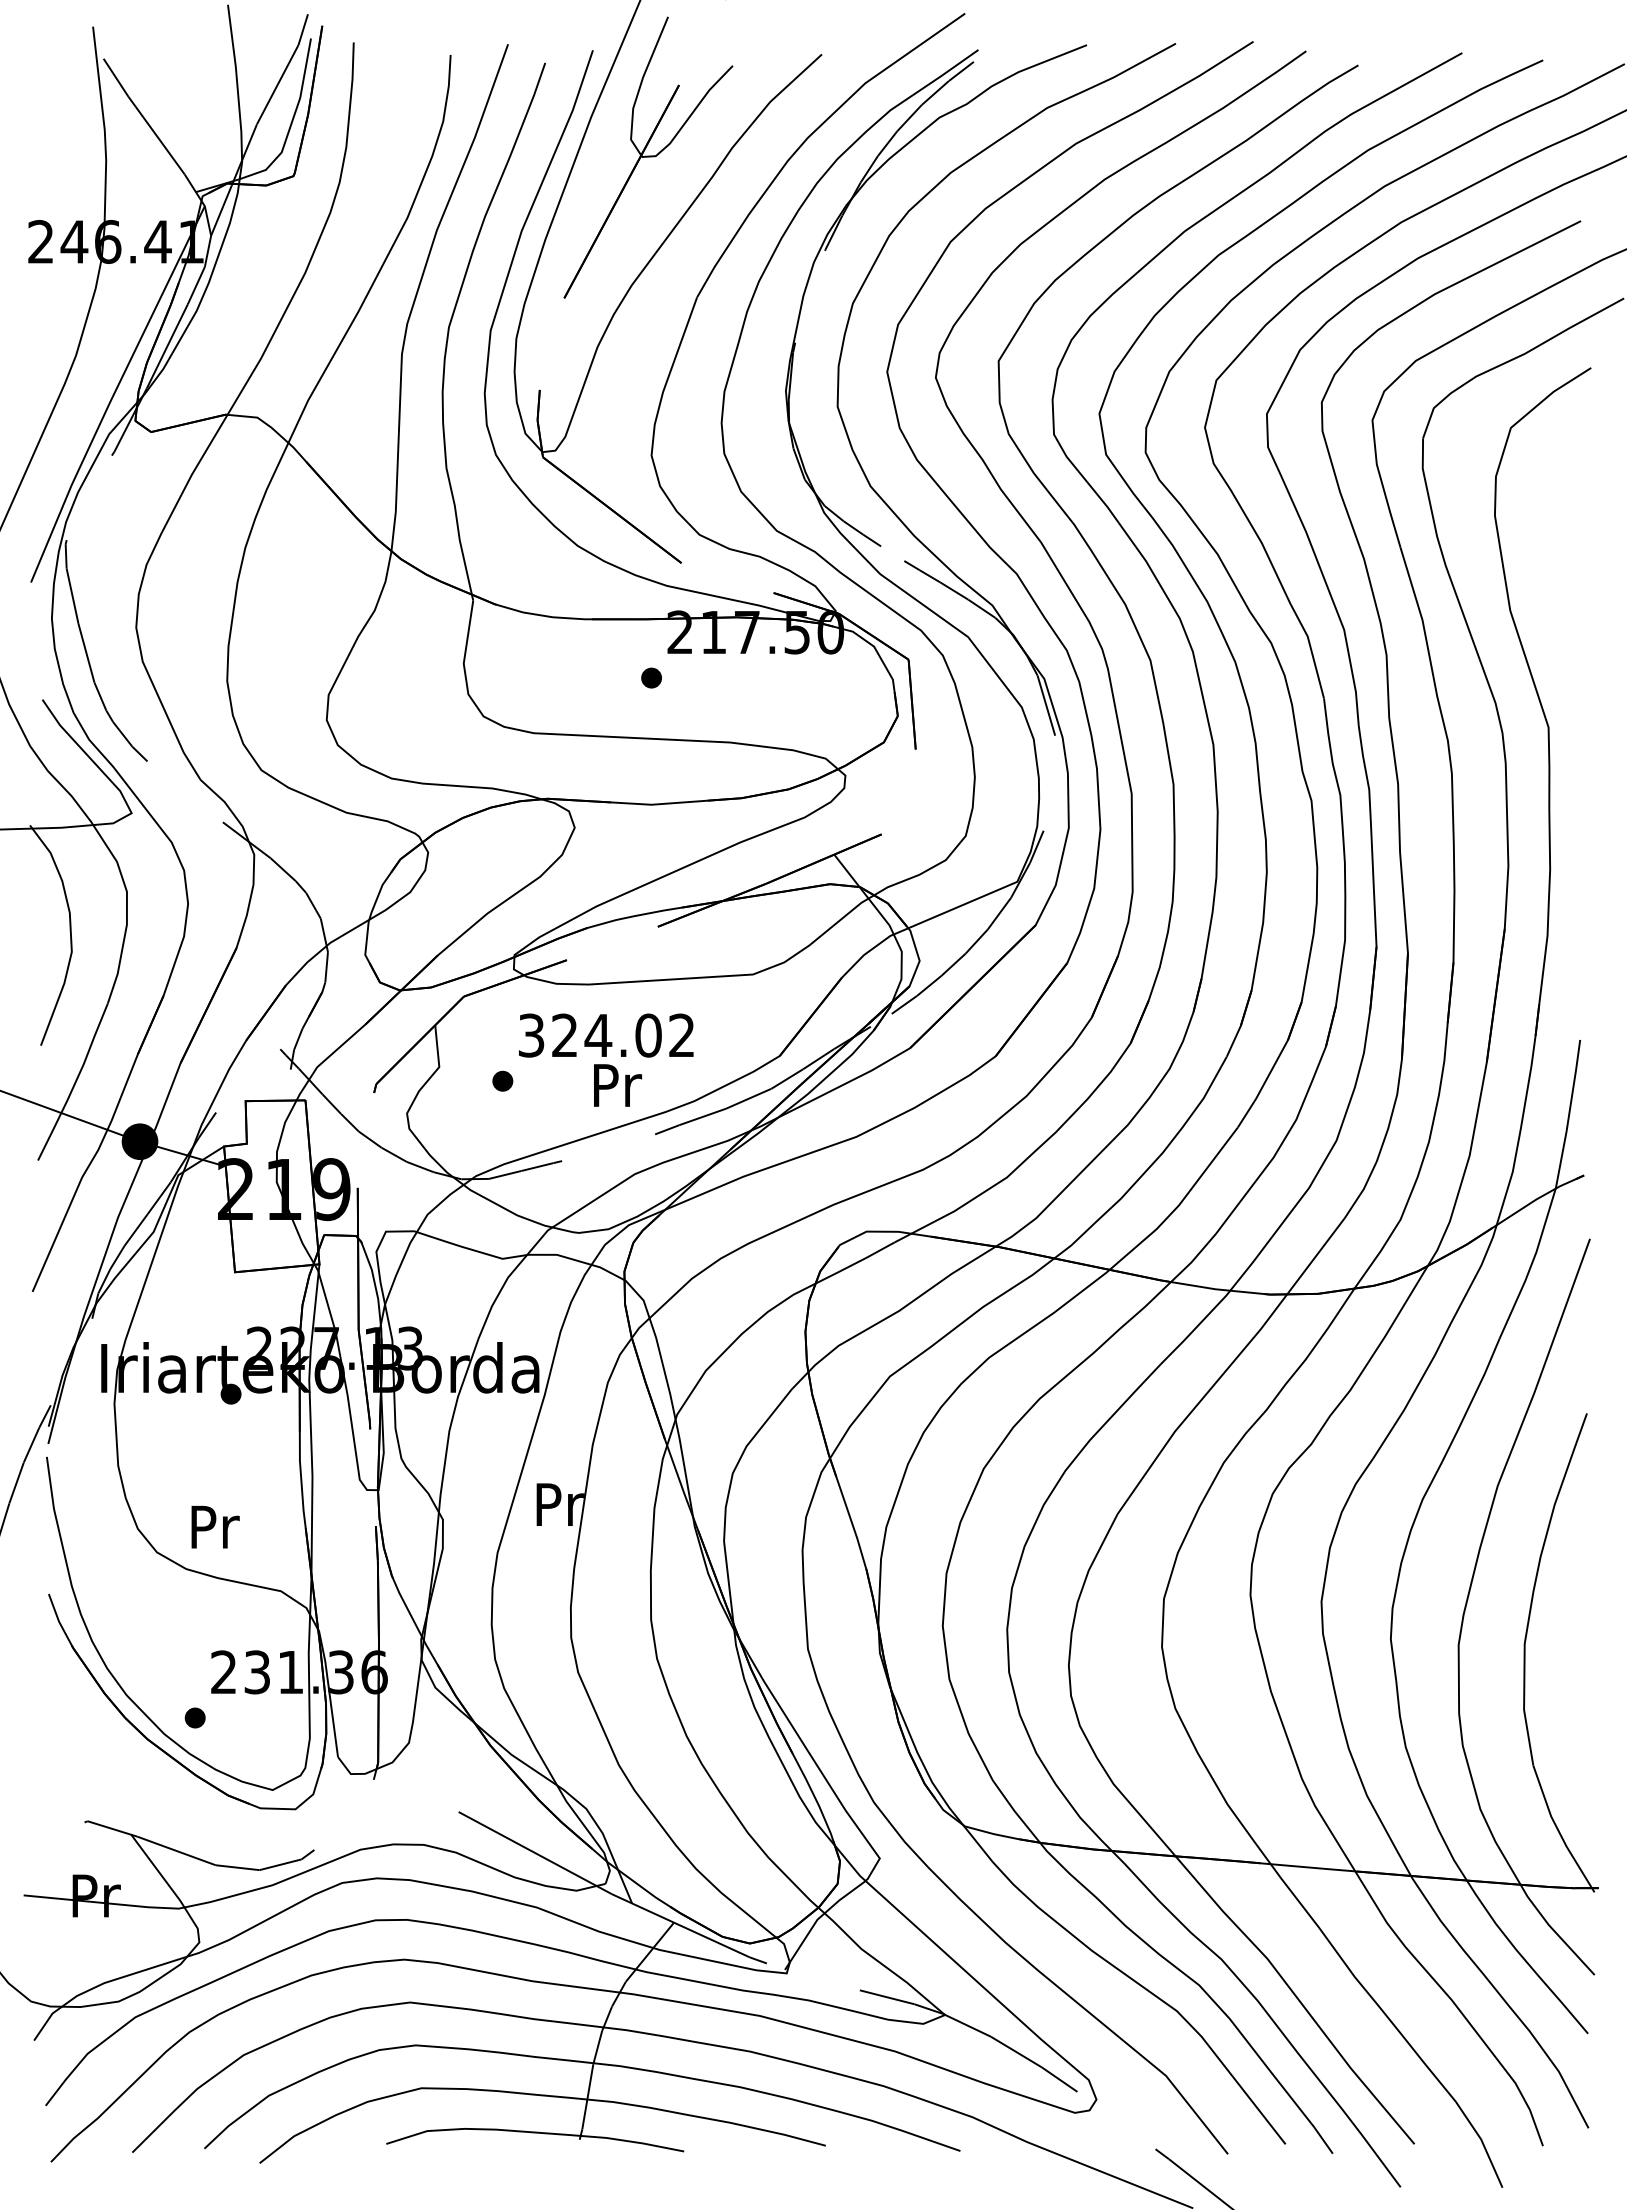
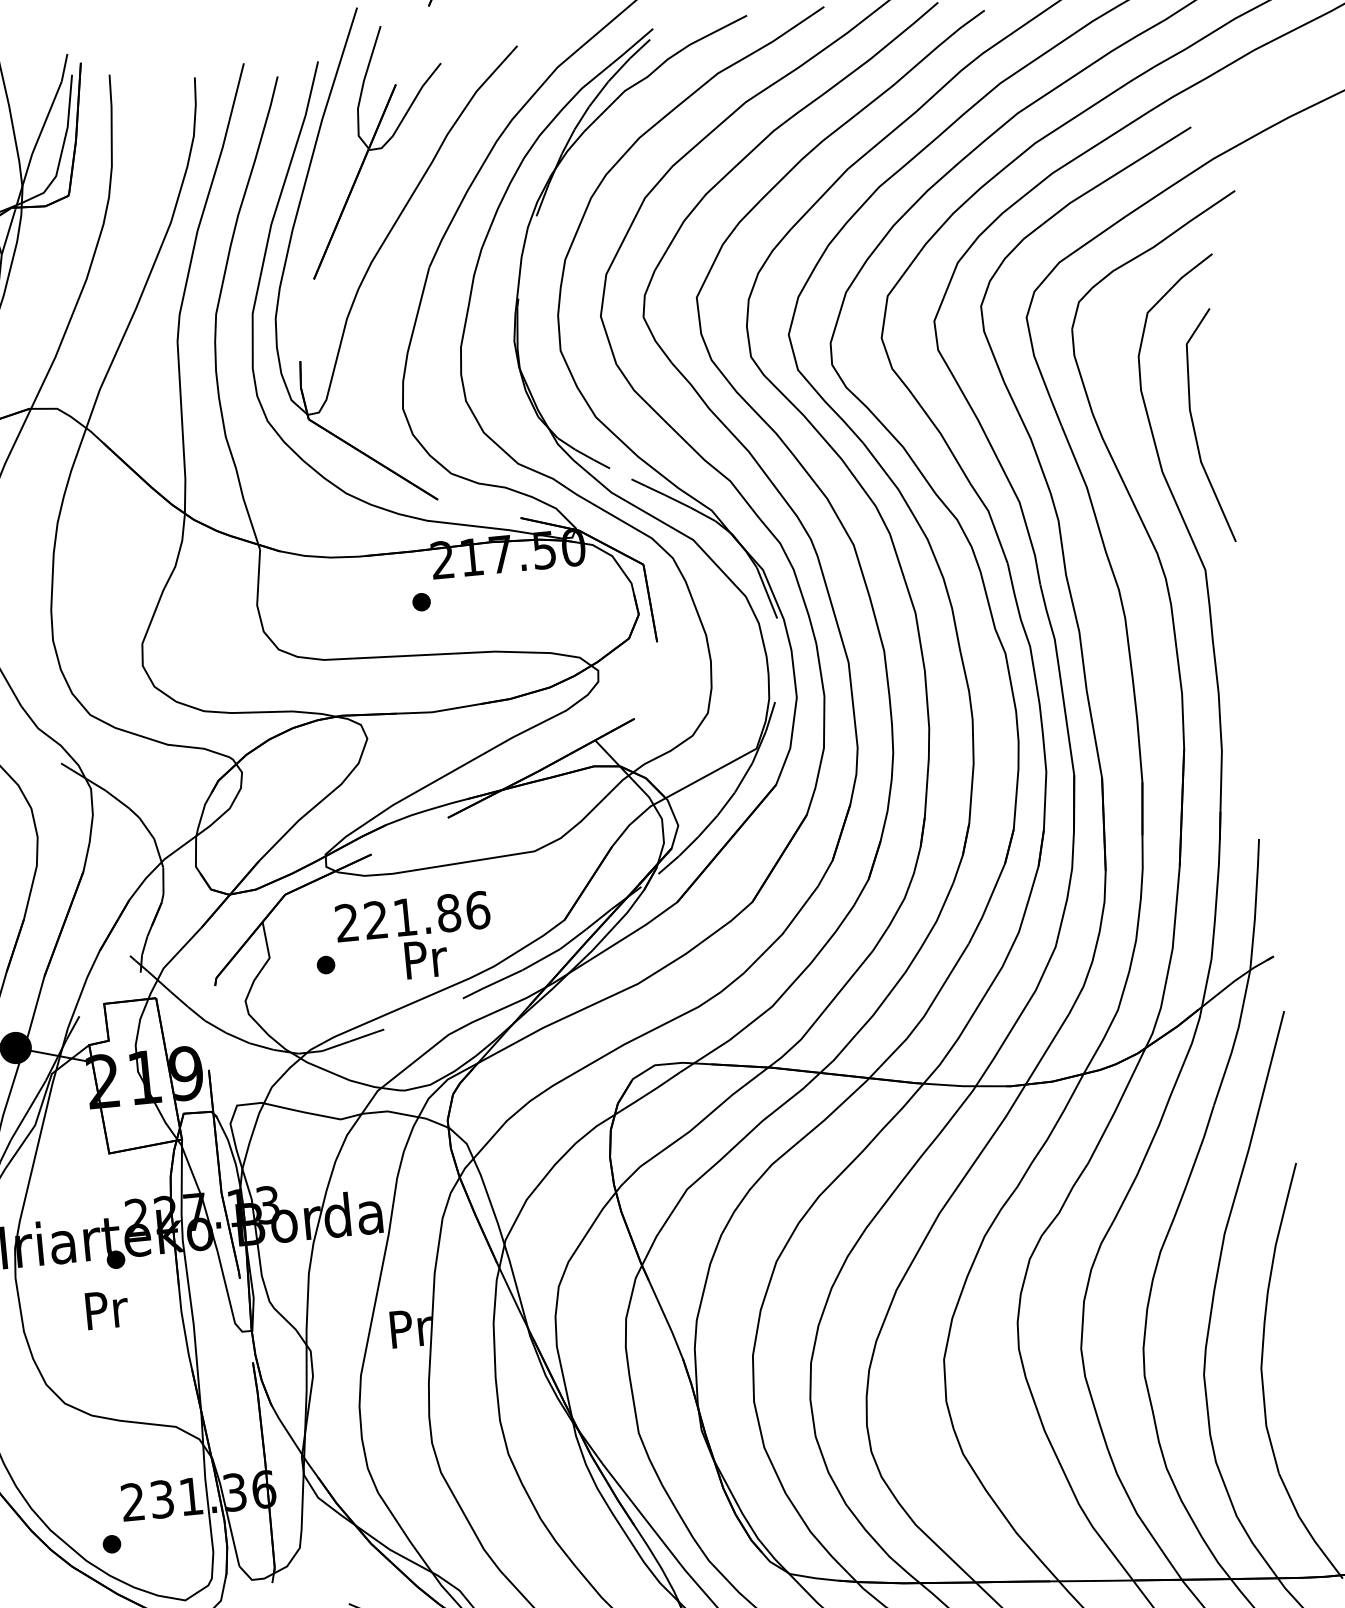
line: (1552, 566) -> (1195, 429), added
text: (606, 1035) -> (412, 916), 324.02 -> 221.86
text: (215, 1527) -> (107, 1310), moved

